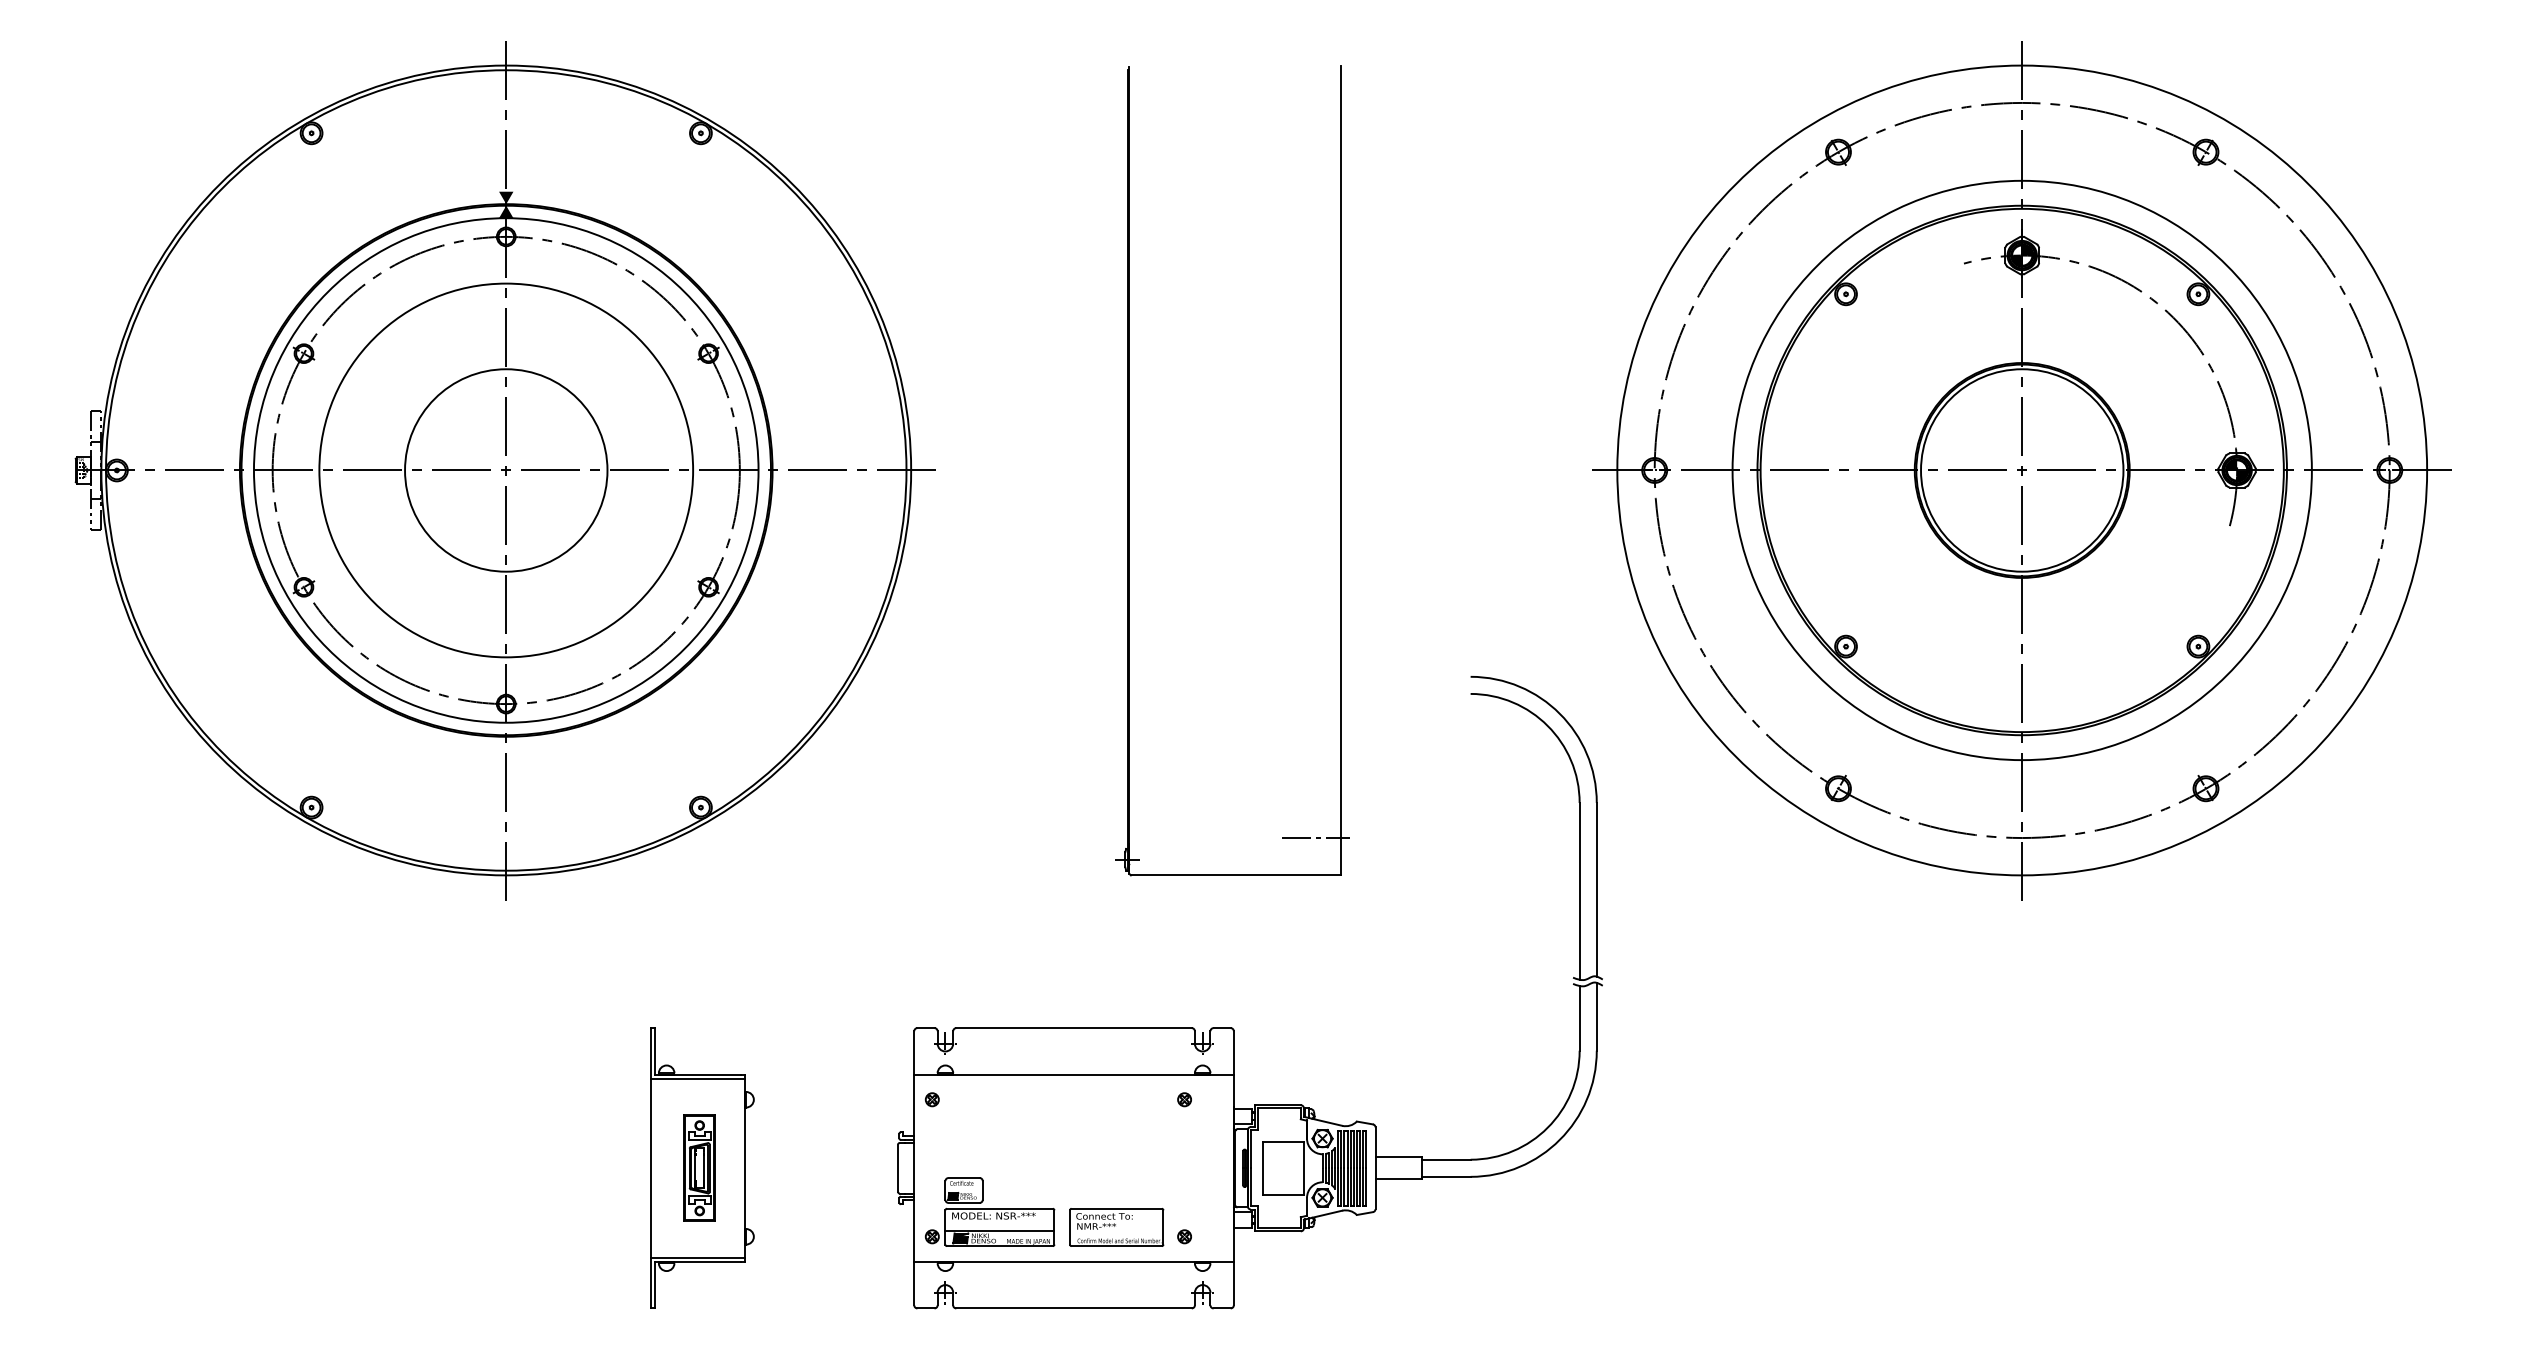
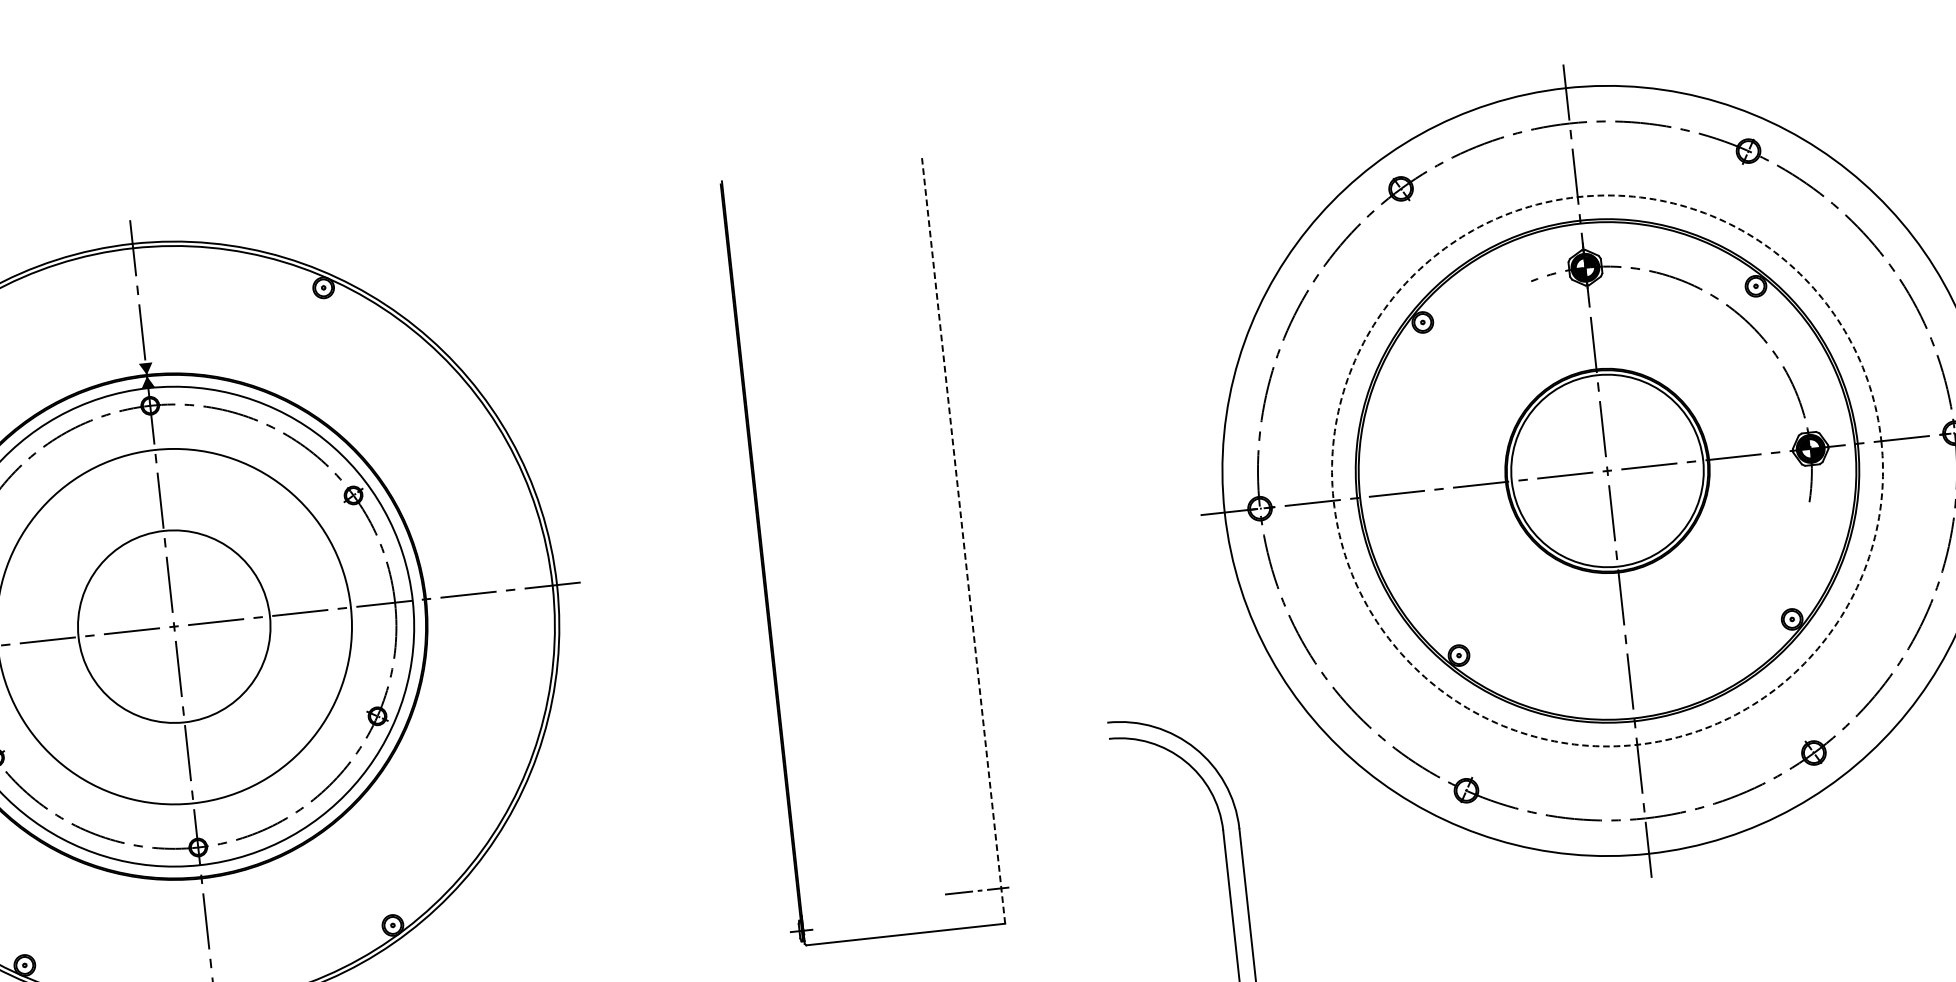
line: (1341, 470) -> (963, 540), solid -> dashed
circle: (2021, 470) -> (1606, 471), solid -> dashed

